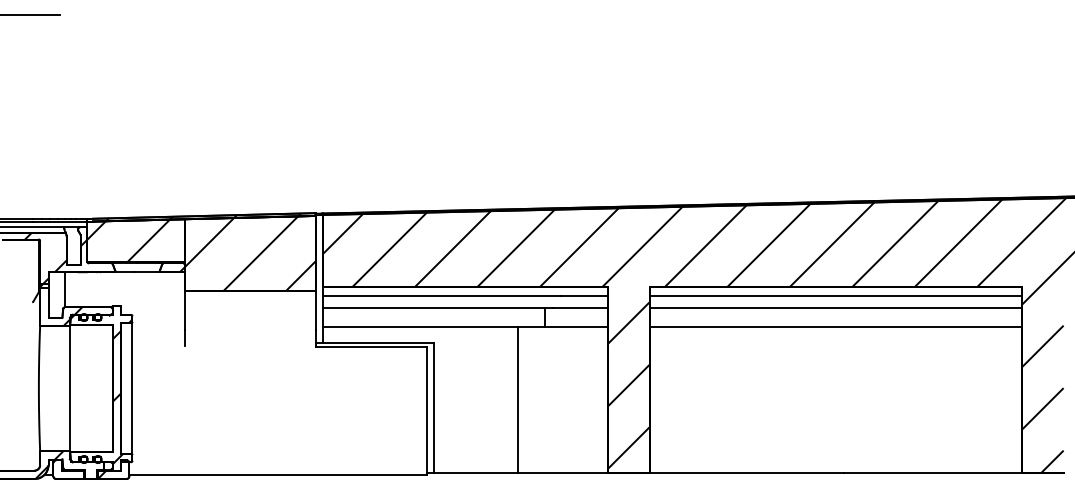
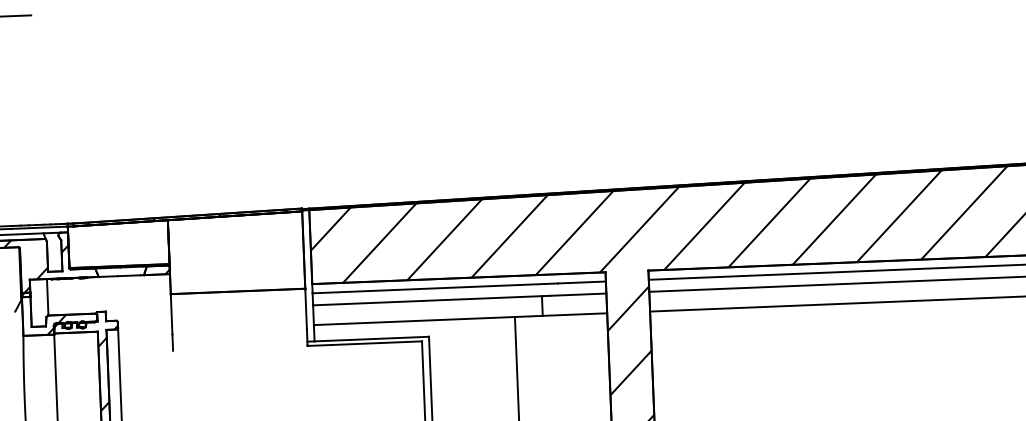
hatch: (128, 240) -> (110, 244), removed
hatch: (249, 253) -> (235, 252), removed

